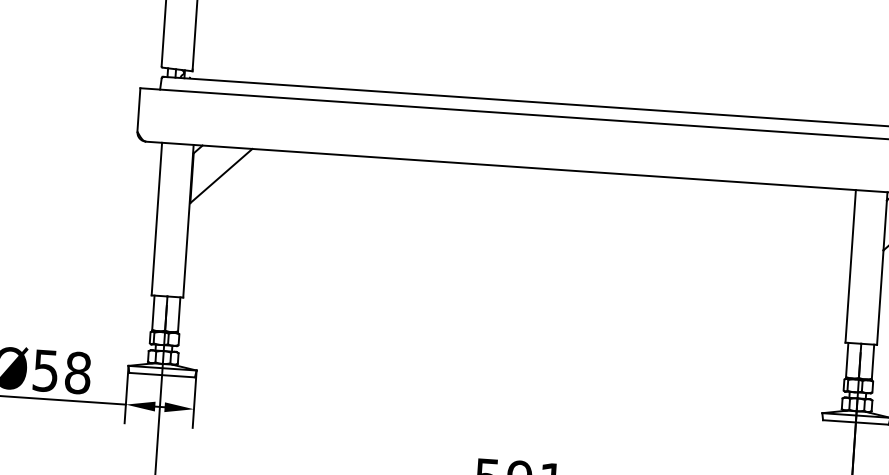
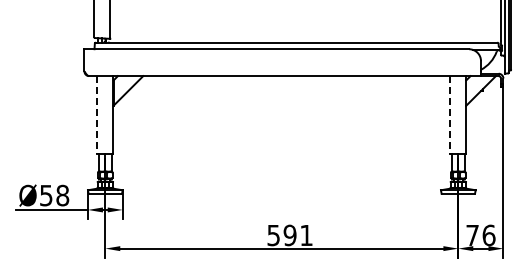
line: (157, 218) -> (97, 114), solid -> dashed
line: (851, 265) -> (450, 114), solid -> dashed

